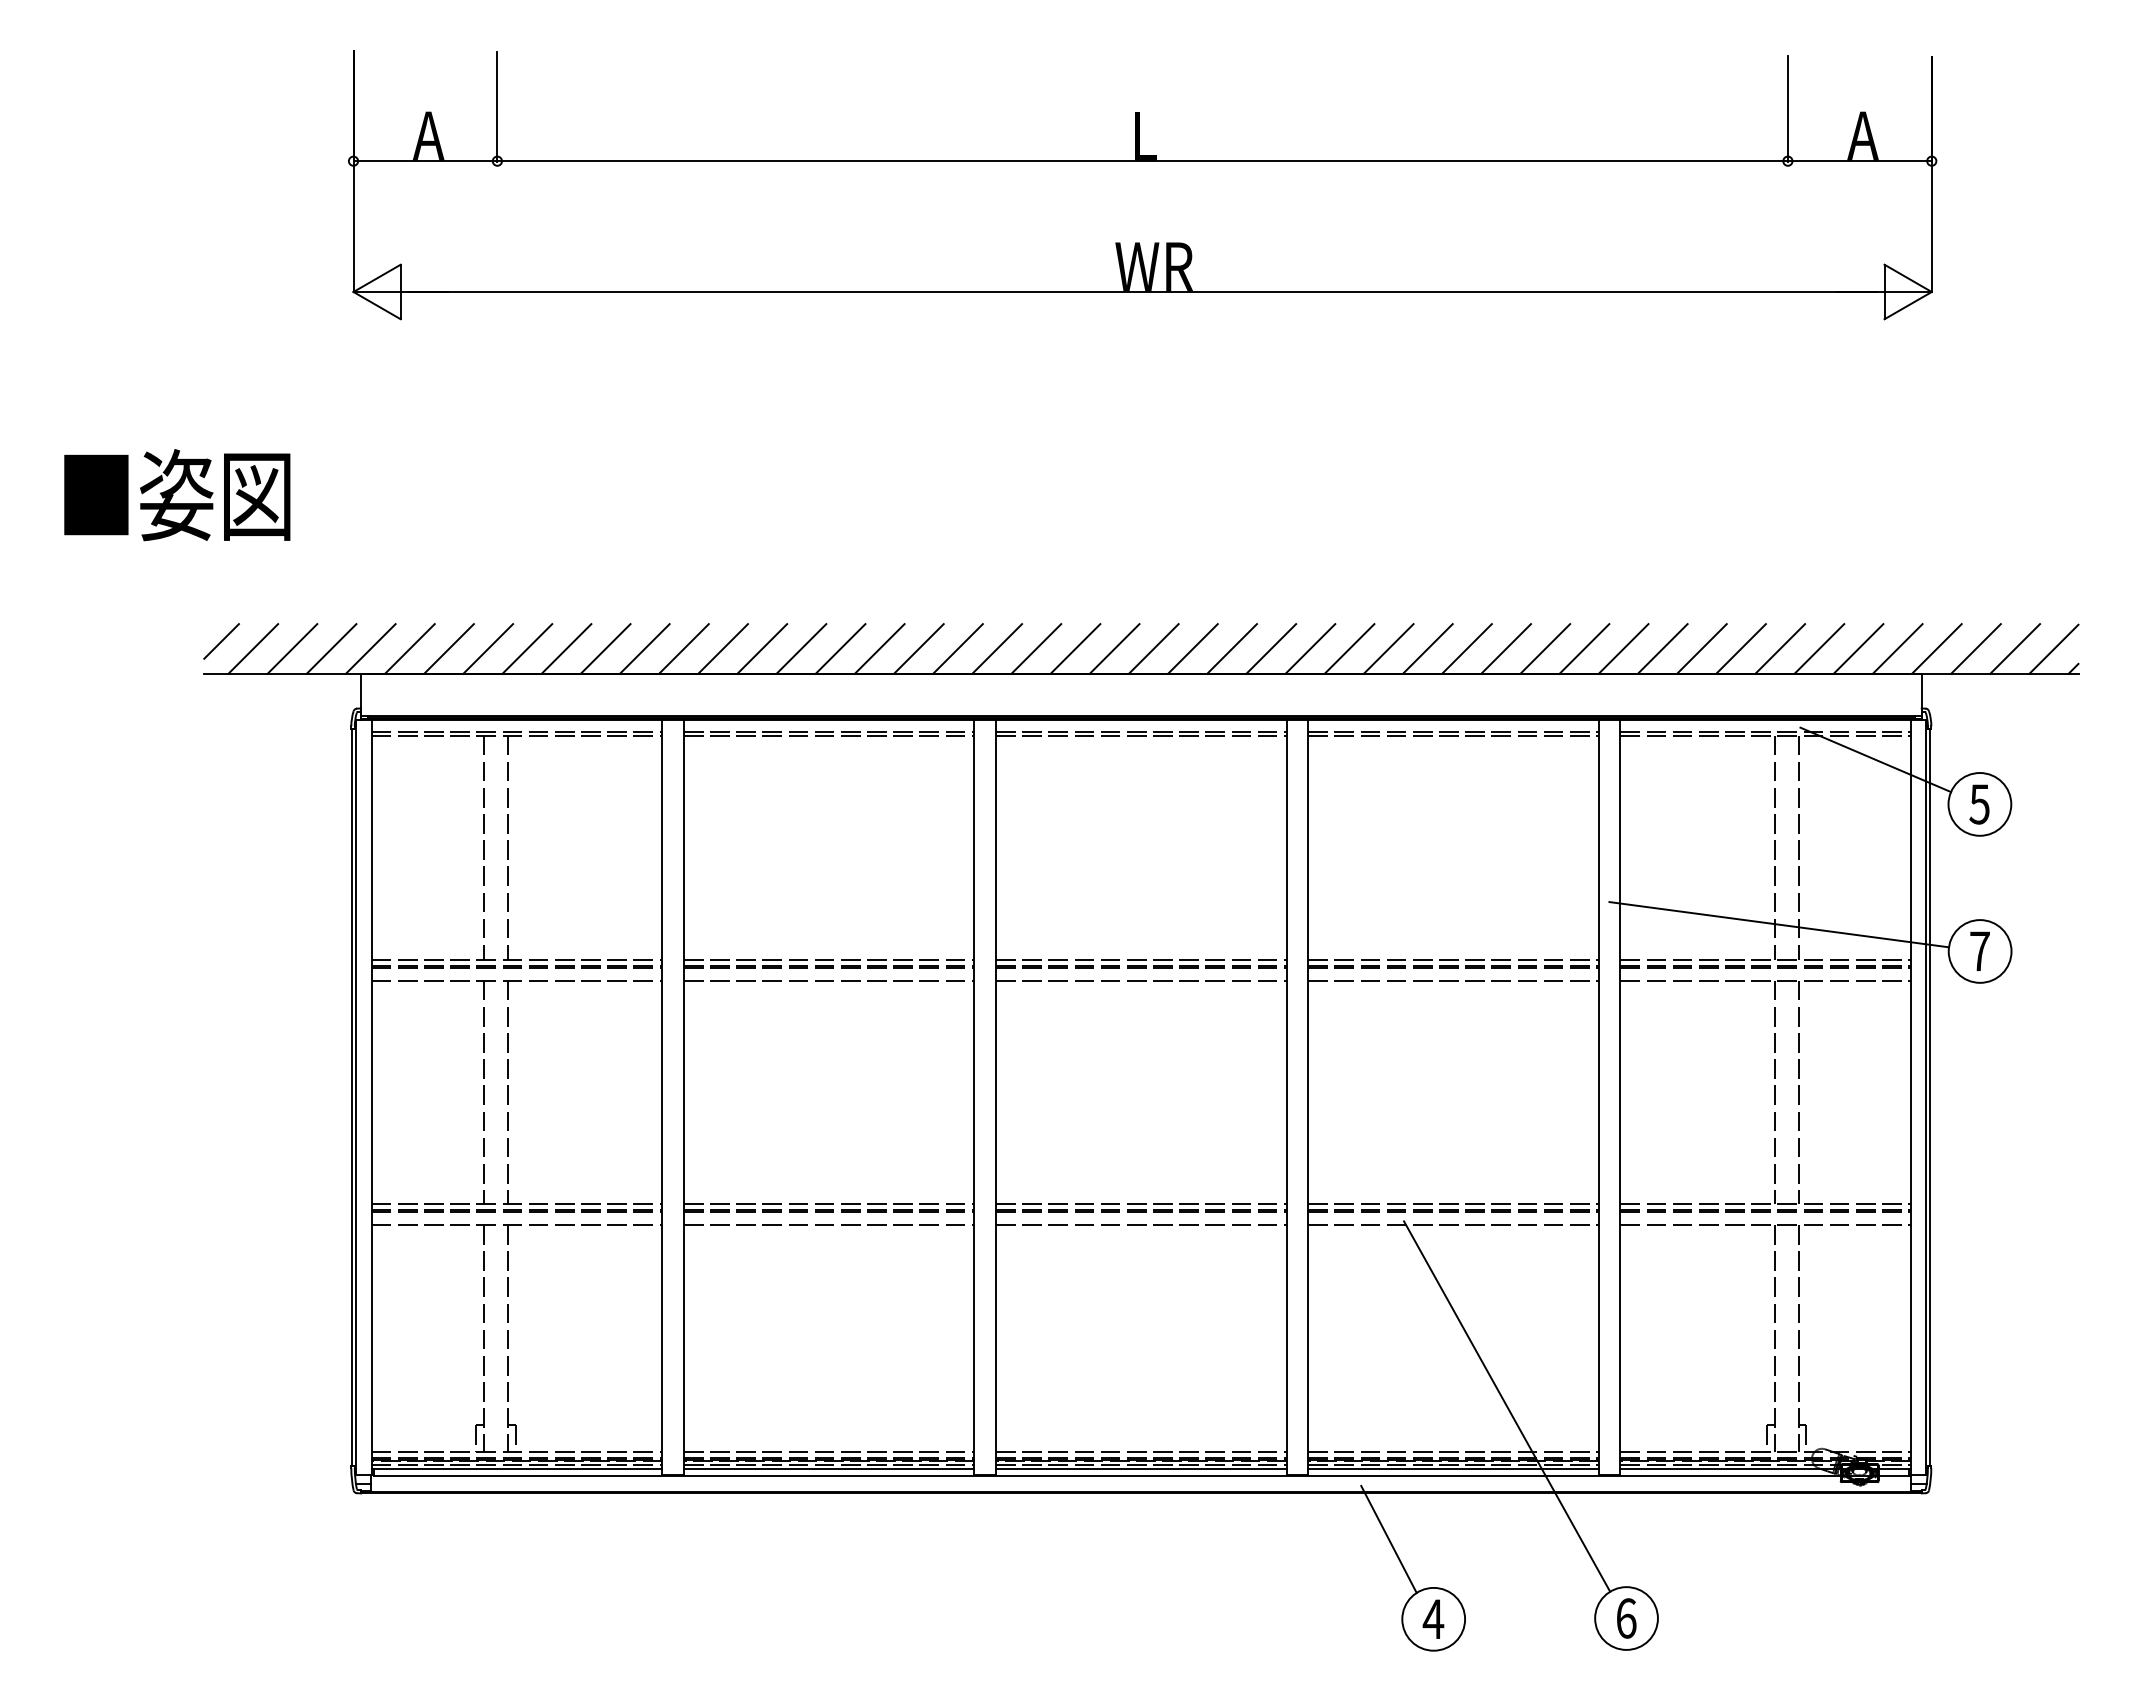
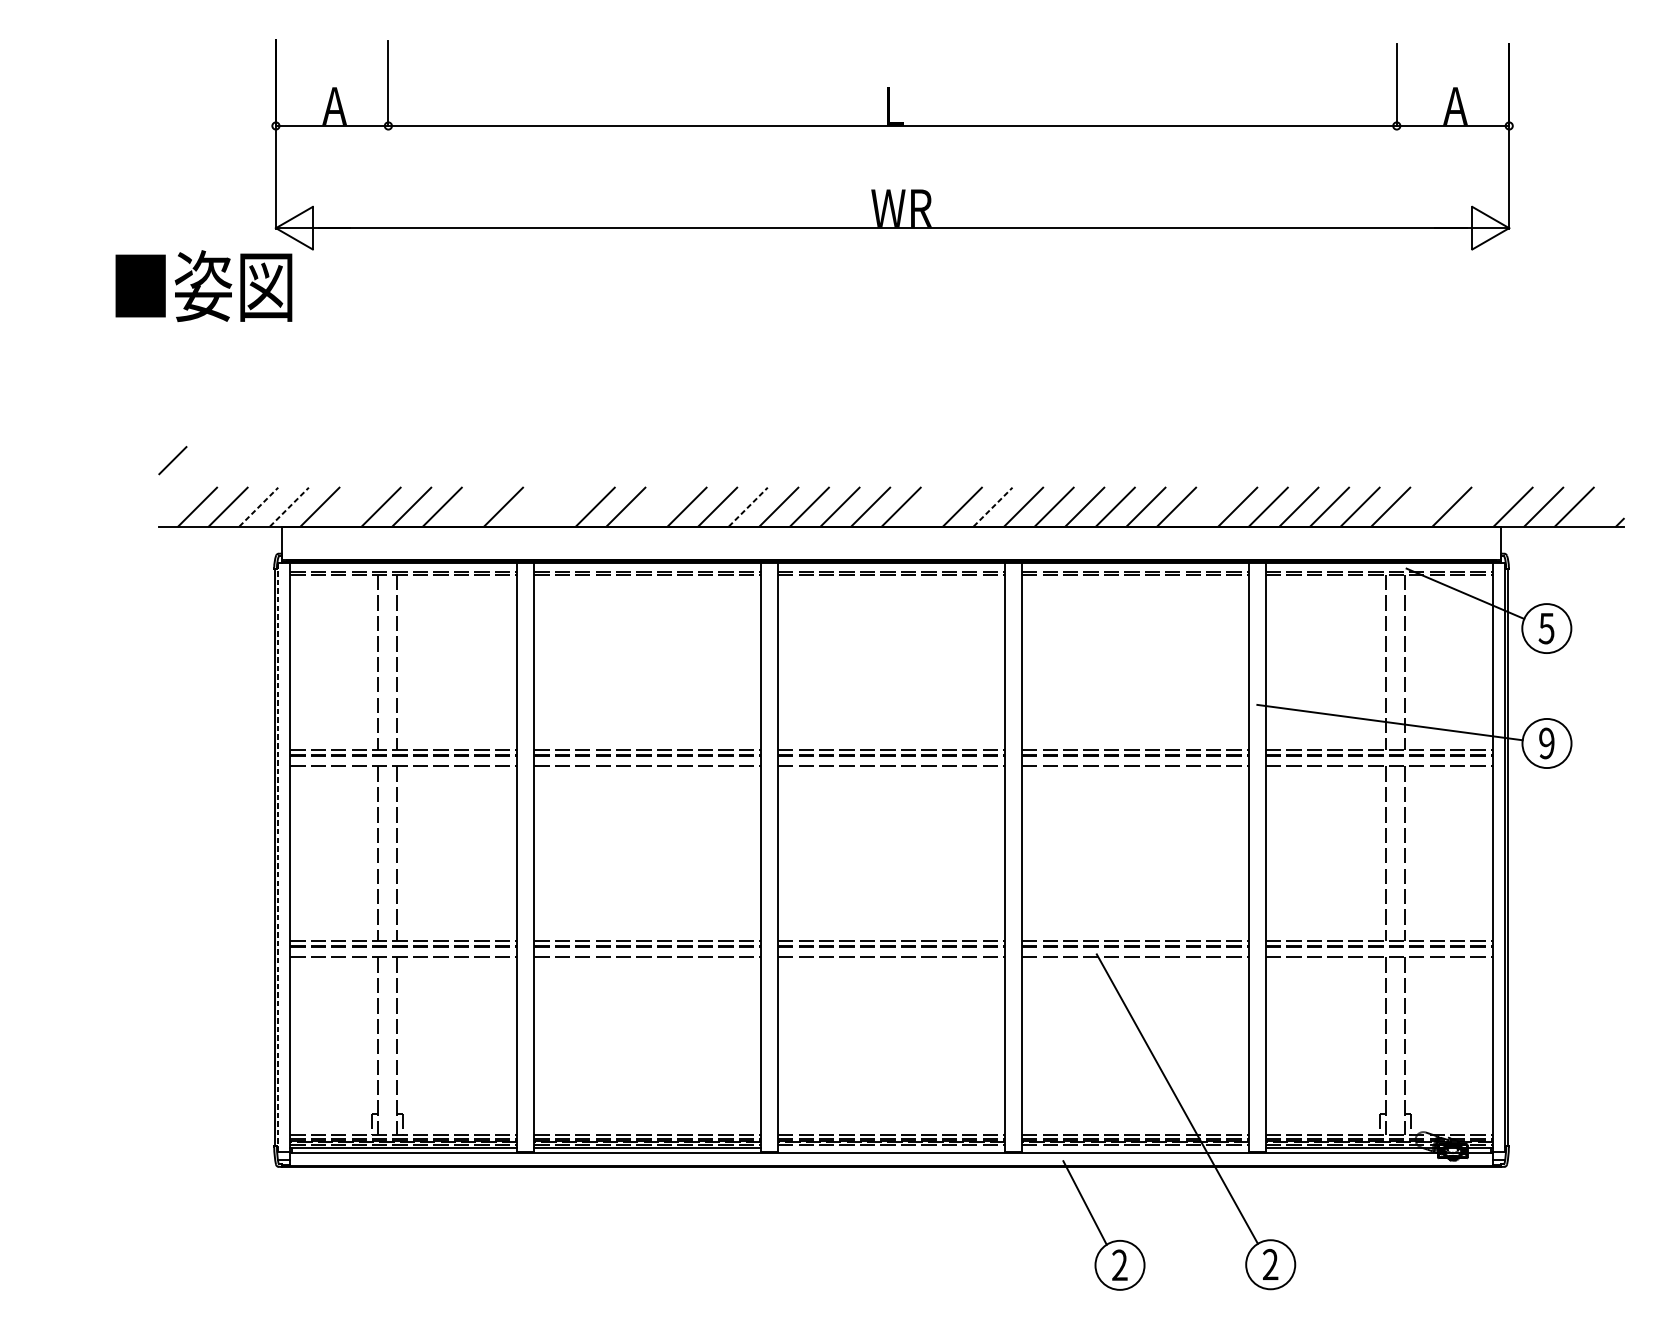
text: (177, 495) -> (204, 286), moved
line: (221, 641) -> (172, 460), moved
line: (331, 648) -> (258, 506), solid -> dashed
line: (371, 648) -> (290, 506), solid -> dashed
line: (448, 648) -> (350, 506), removed
line: (605, 648) -> (472, 506), removed
line: (683, 648) -> (533, 506), removed
line: (722, 648) -> (564, 506), removed
line: (840, 648) -> (656, 506), removed
line: (958, 648) -> (748, 506), solid -> dashed
line: (1192, 648) -> (931, 506), removed
line: (1271, 648) -> (993, 506), solid -> dashed
line: (1545, 648) -> (1207, 506), removed
line: (1819, 648) -> (1421, 506), removed
line: (1897, 648) -> (1482, 506), removed
line: (2053, 648) -> (1604, 506), removed
text: (1979, 951) -> (1546, 743), 7 -> 9
line: (356, 1097) -> (278, 857), solid -> dashed
line: (1141, 1468) -> (891, 1147), removed
line: (1453, 1468) -> (1135, 1147), removed
text: (1433, 1618) -> (1119, 1264), 4 -> 2
text: (1626, 1618) -> (1270, 1264), 6 -> 2

